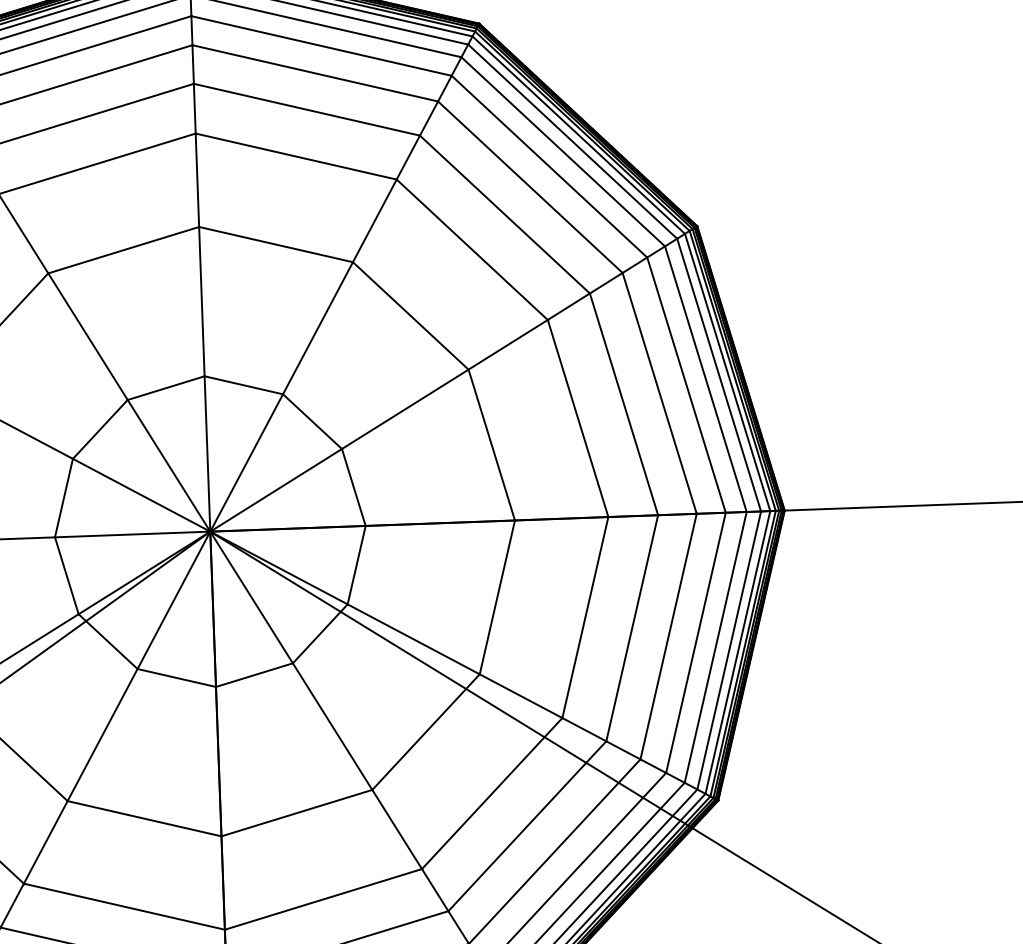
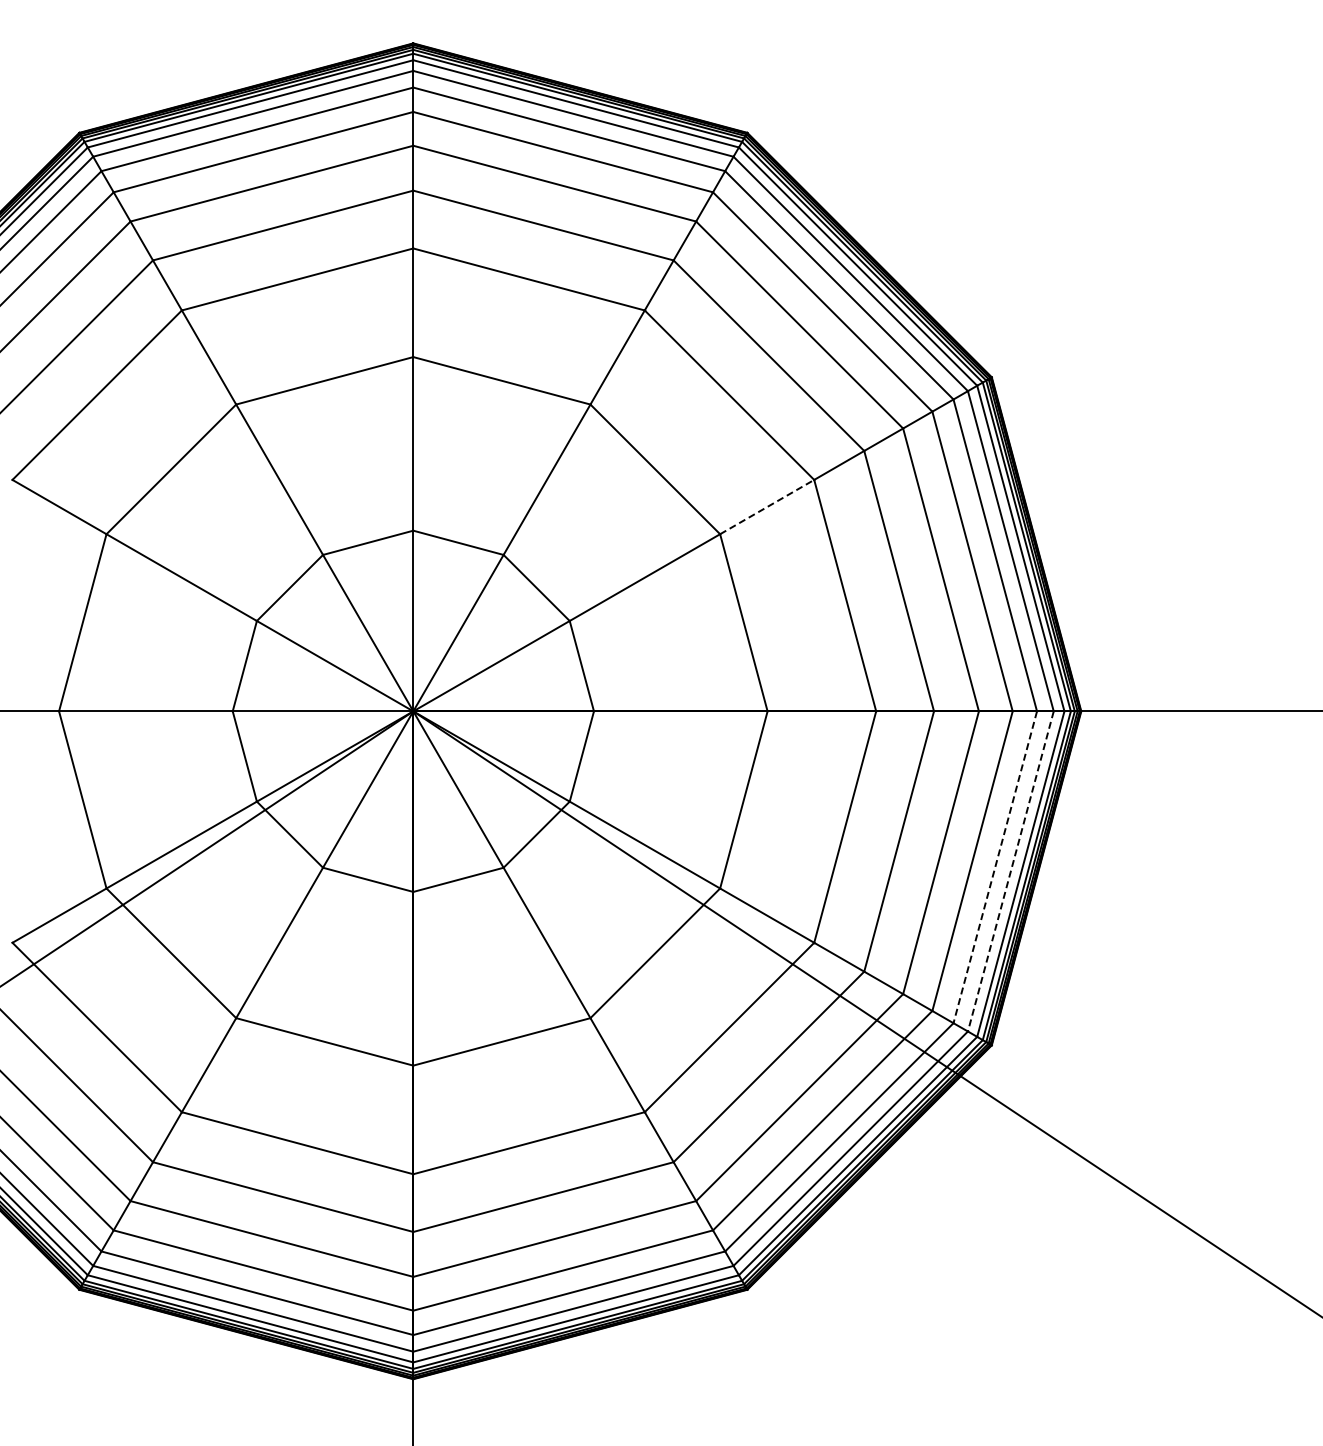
line: (508, 344) -> (767, 506), solid -> dashed
line: (715, 647) -> (995, 867), solid -> dashed
line: (728, 650) -> (1010, 871), solid -> dashed

